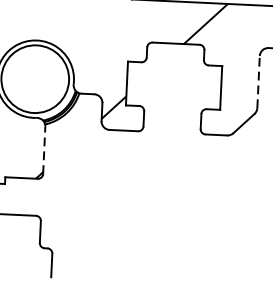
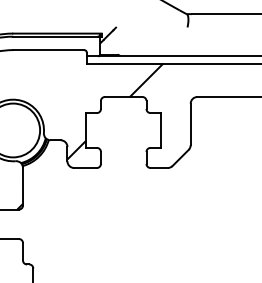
line: (258, 82) -> (190, 124), dashed -> solid
line: (44, 150) -> (23, 186), dashed -> solid

